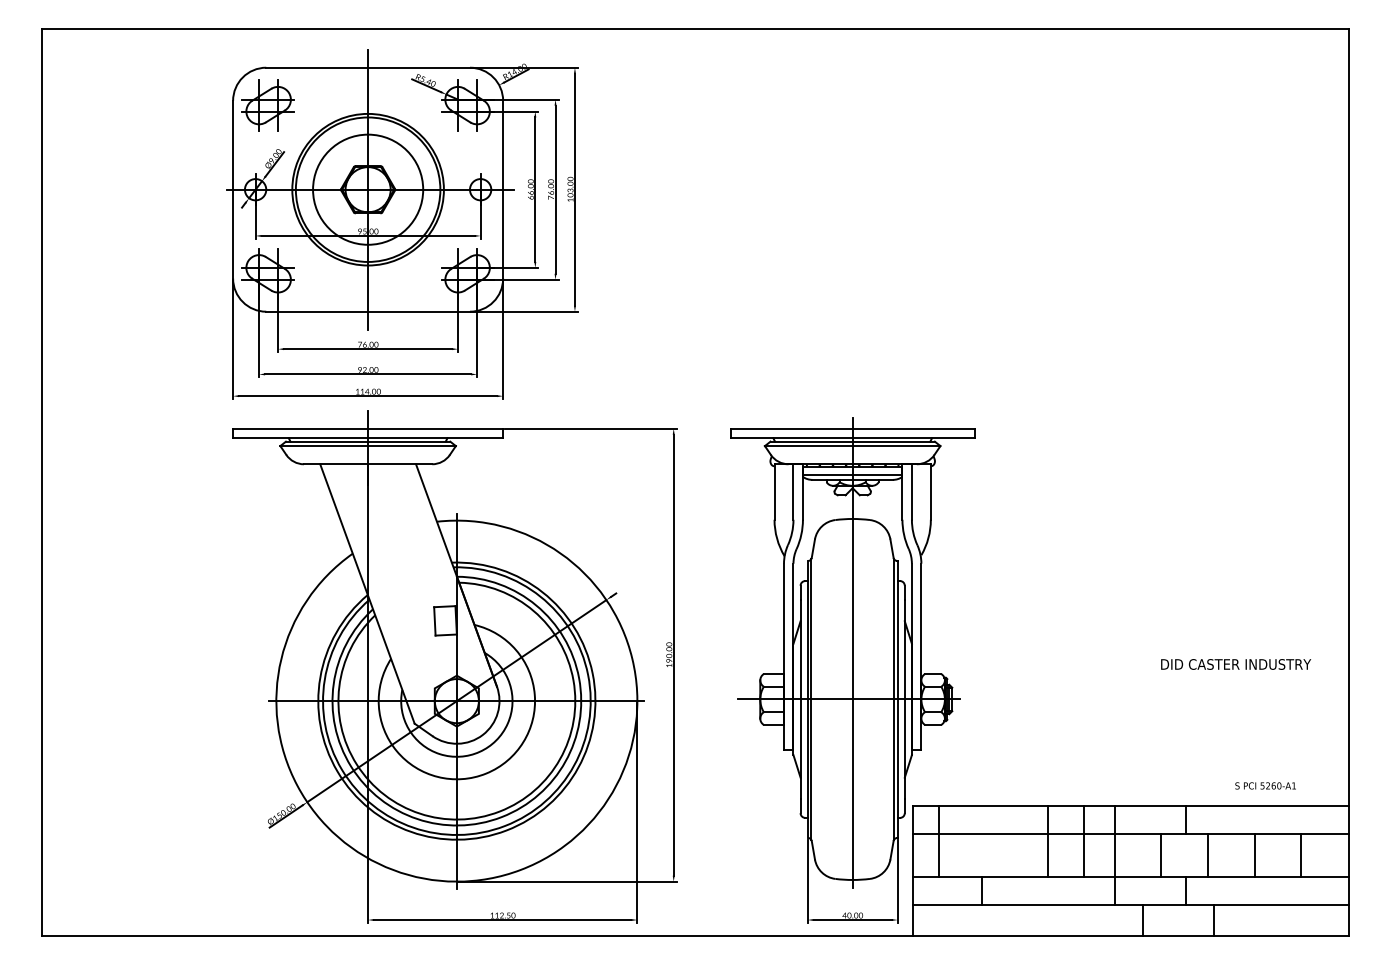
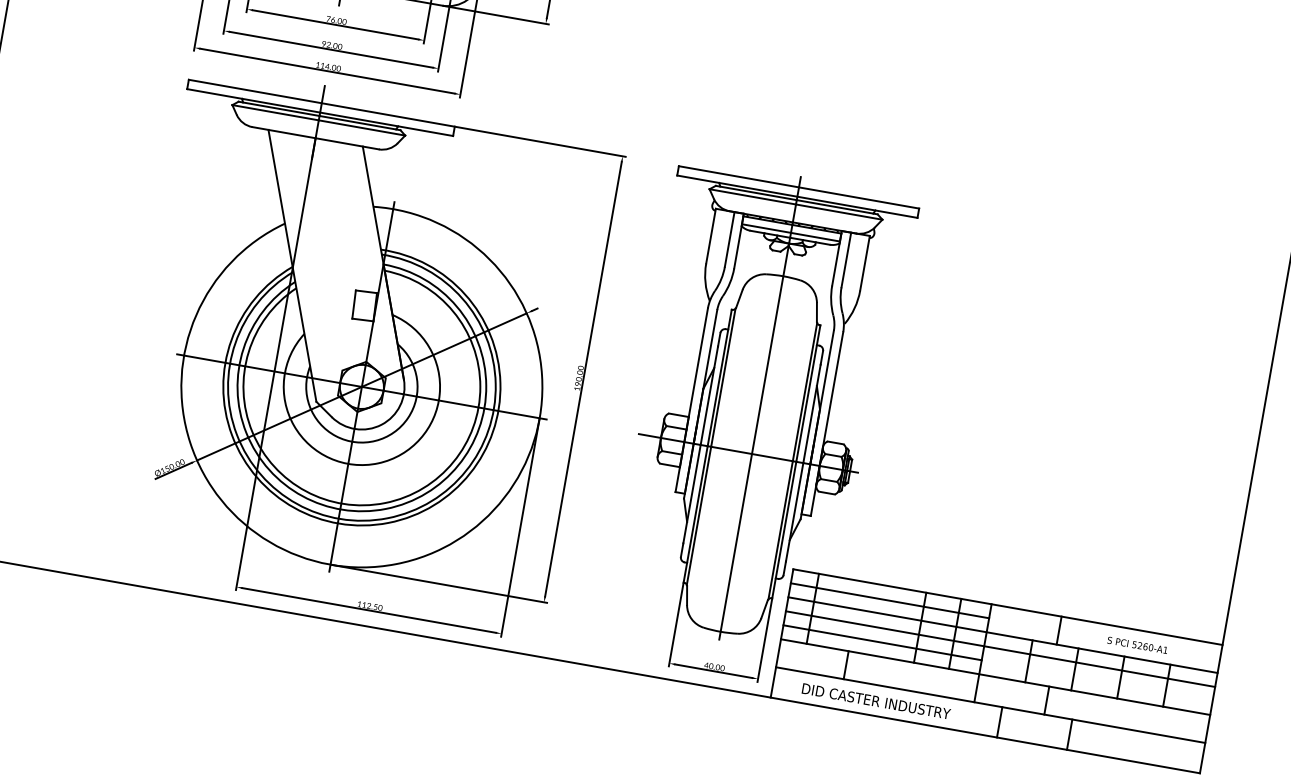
text: (1236, 664) -> (876, 701), moved
text: (1265, 785) -> (1137, 644), moved
line: (1013, 820) -> (889, 601), added
line: (1131, 848) -> (1000, 649), added
line: (1013, 862) -> (882, 642), added

